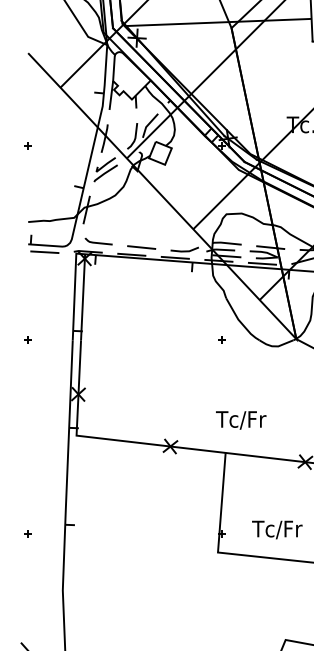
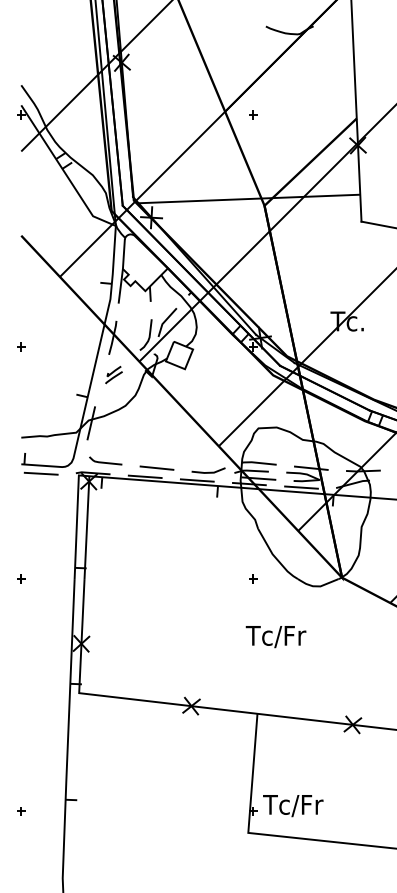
part: (105, 169) -> (113, 374), size x0.6
text: (240, 420) -> (275, 637), moved
text: (277, 530) -> (293, 806), moved

